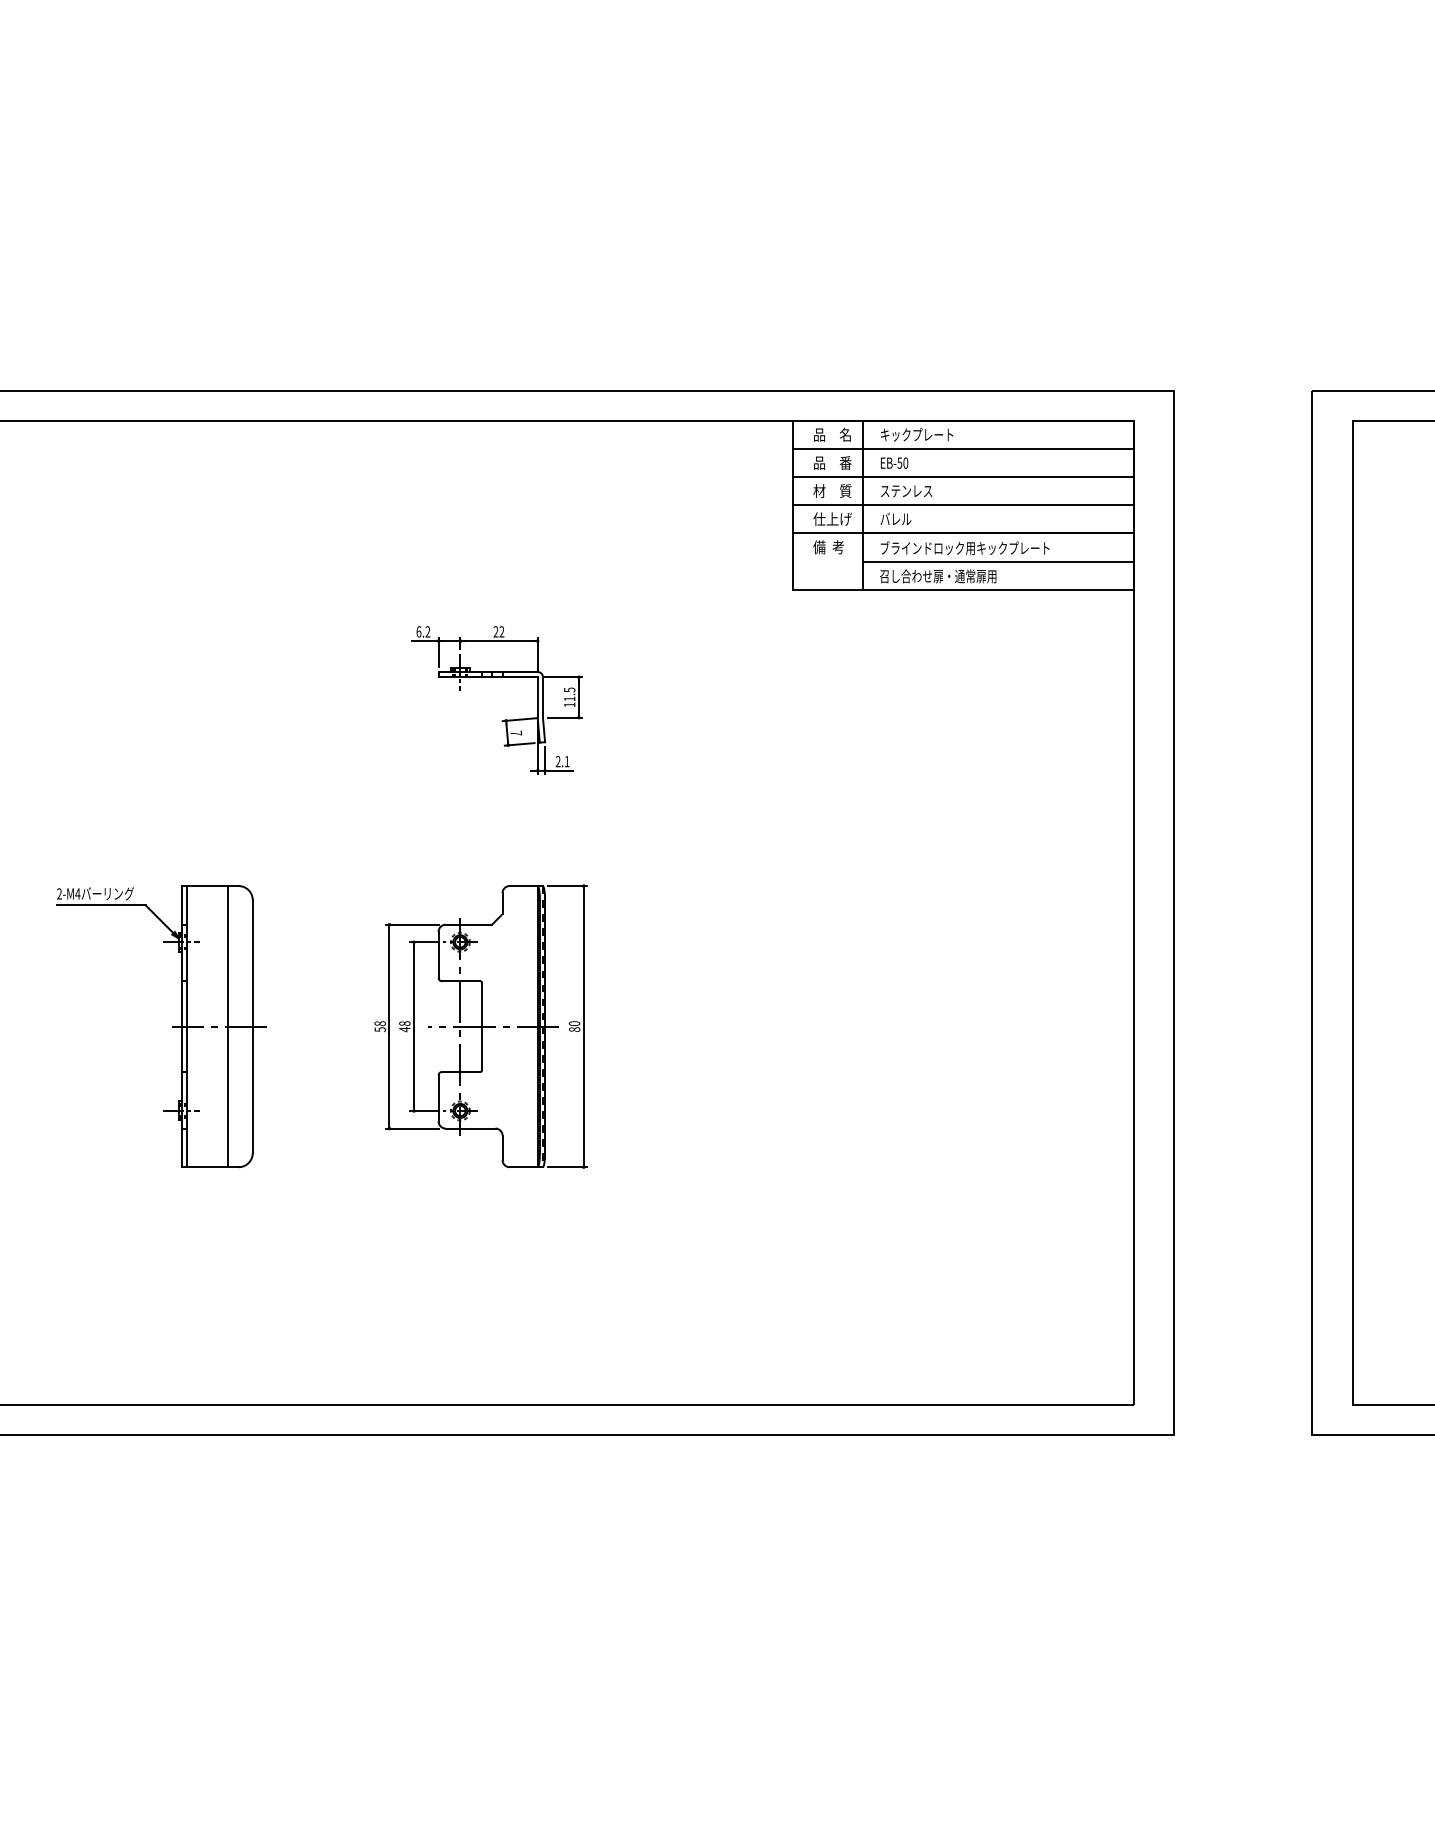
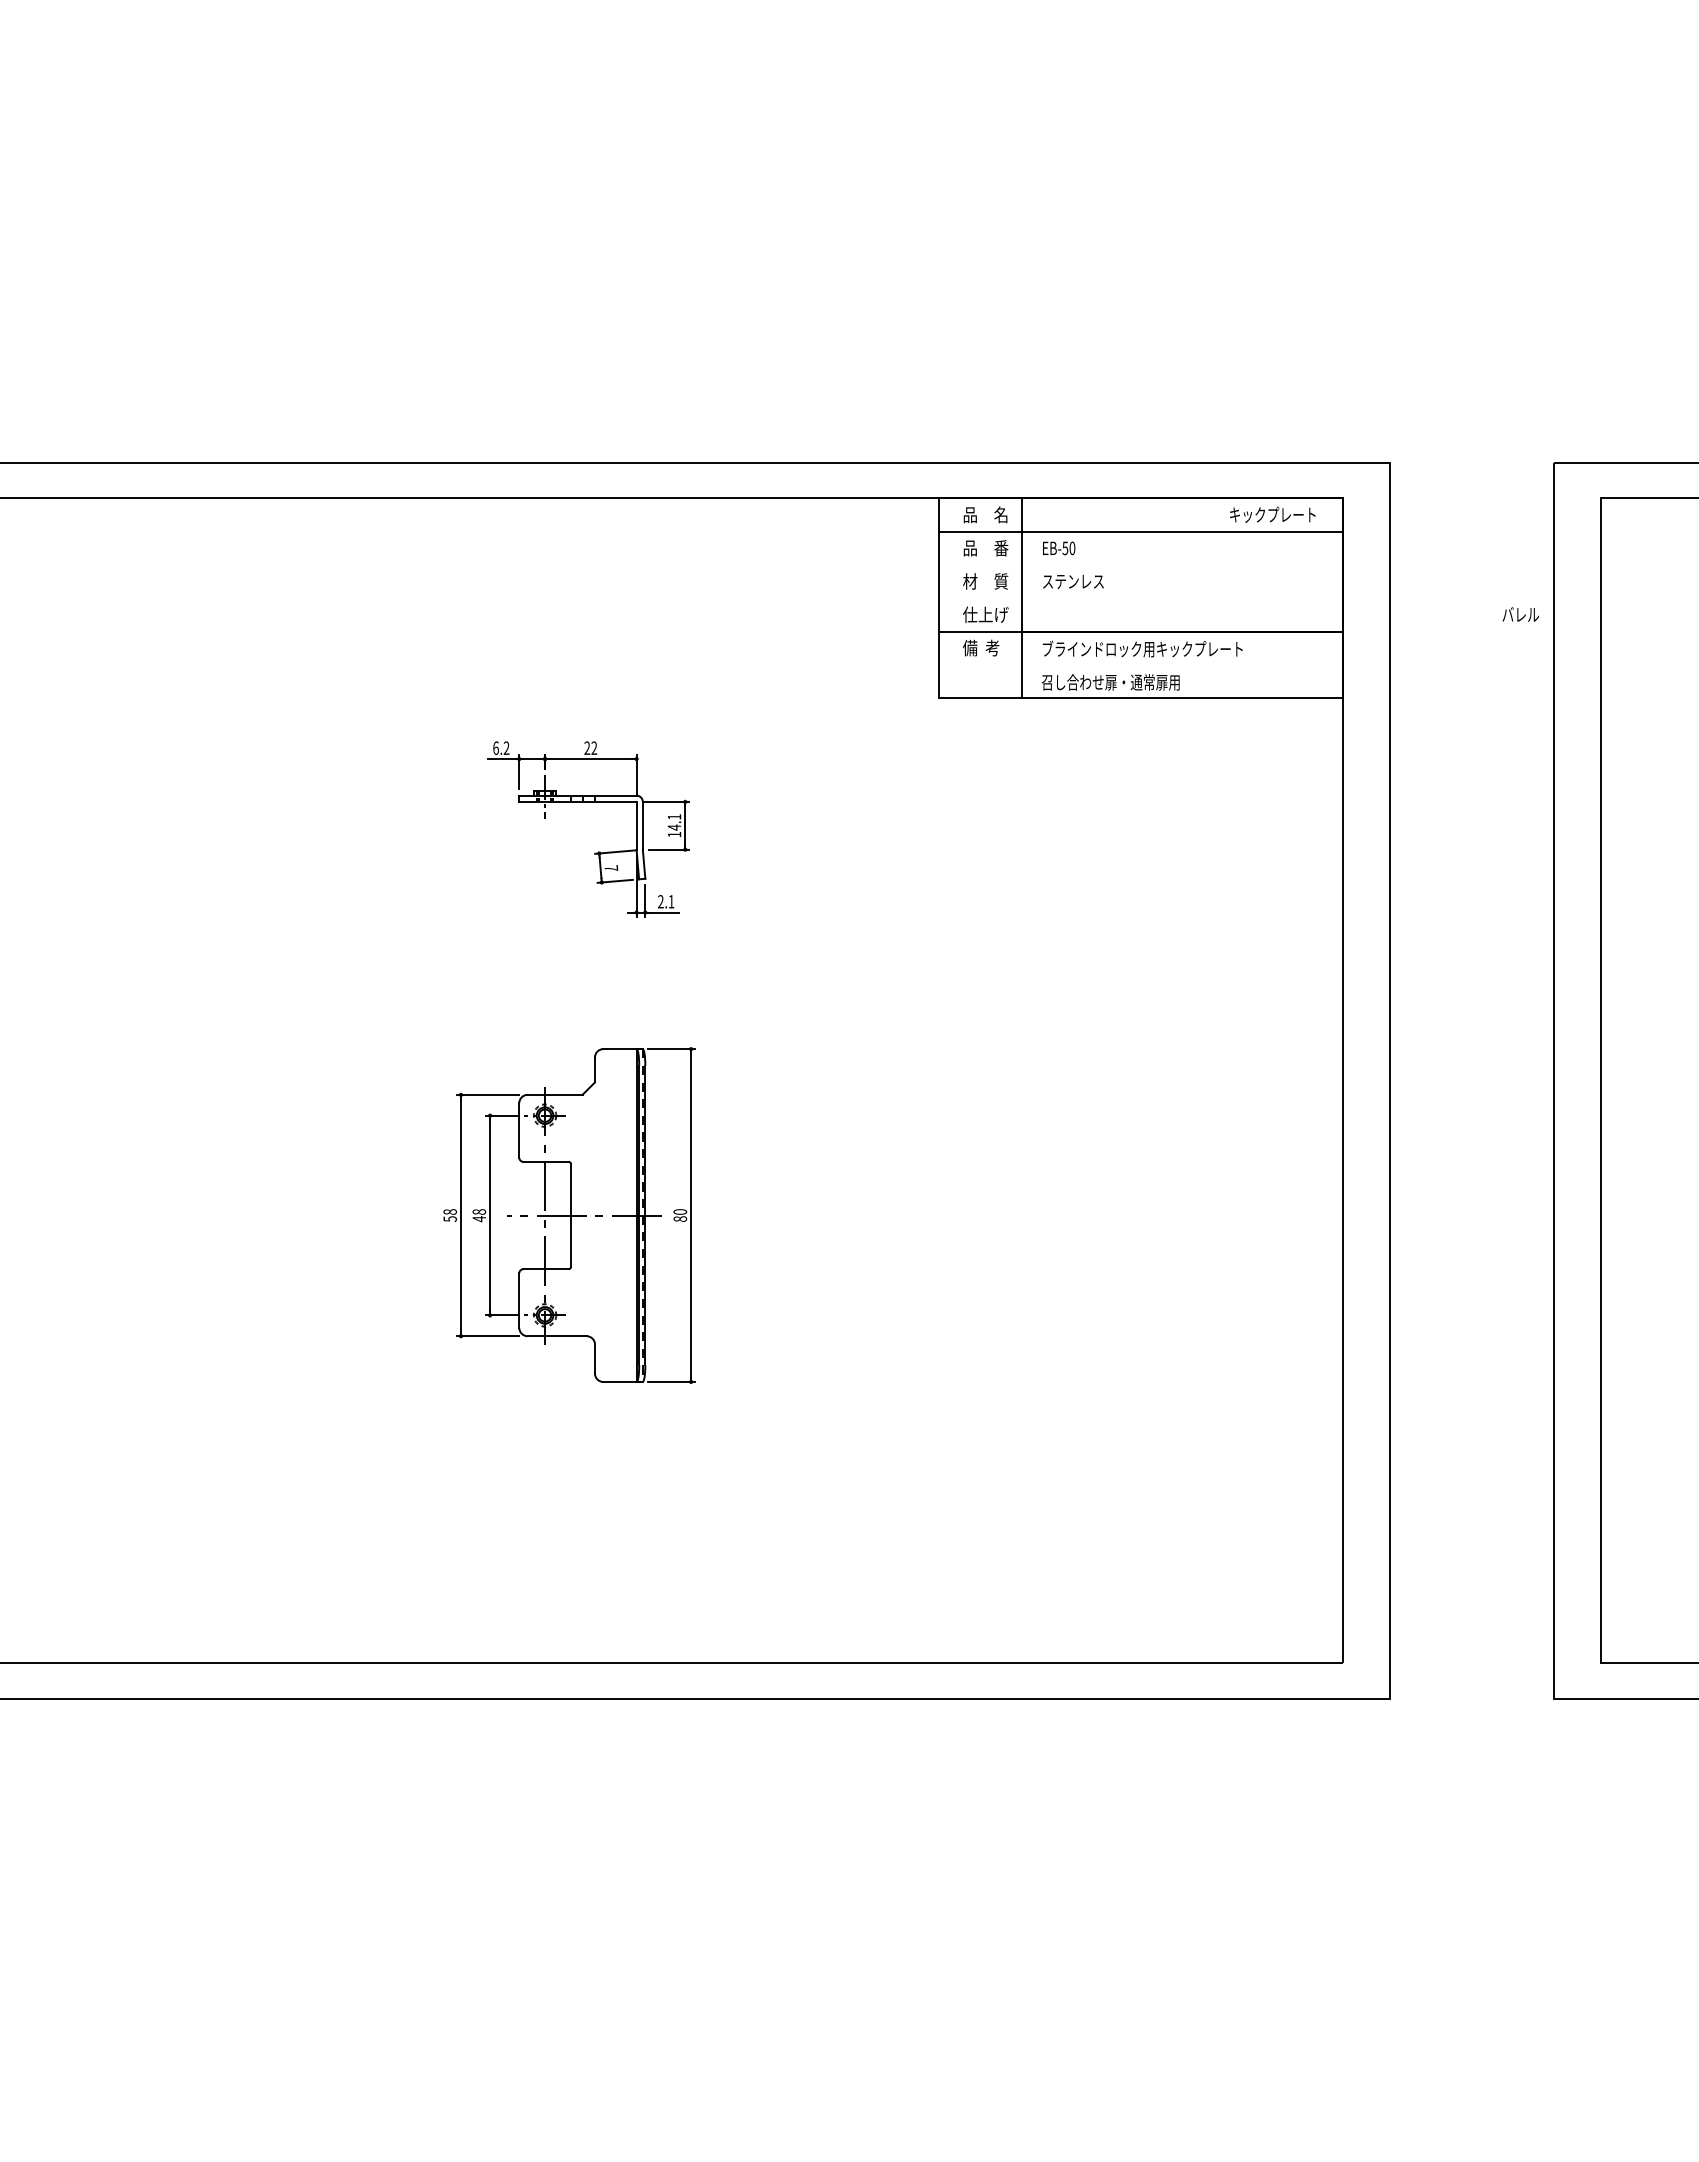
text: (916, 434) -> (1272, 514), moved
line: (963, 477) -> (1140, 565), removed
line: (963, 505) -> (1140, 598), removed
text: (895, 518) -> (1520, 614), moved
line: (998, 561) -> (1182, 664), removed
text: (569, 694) -> (674, 822), 11.5 -> 14.1
part: (171, 1026) -> (203, 1215), removed

